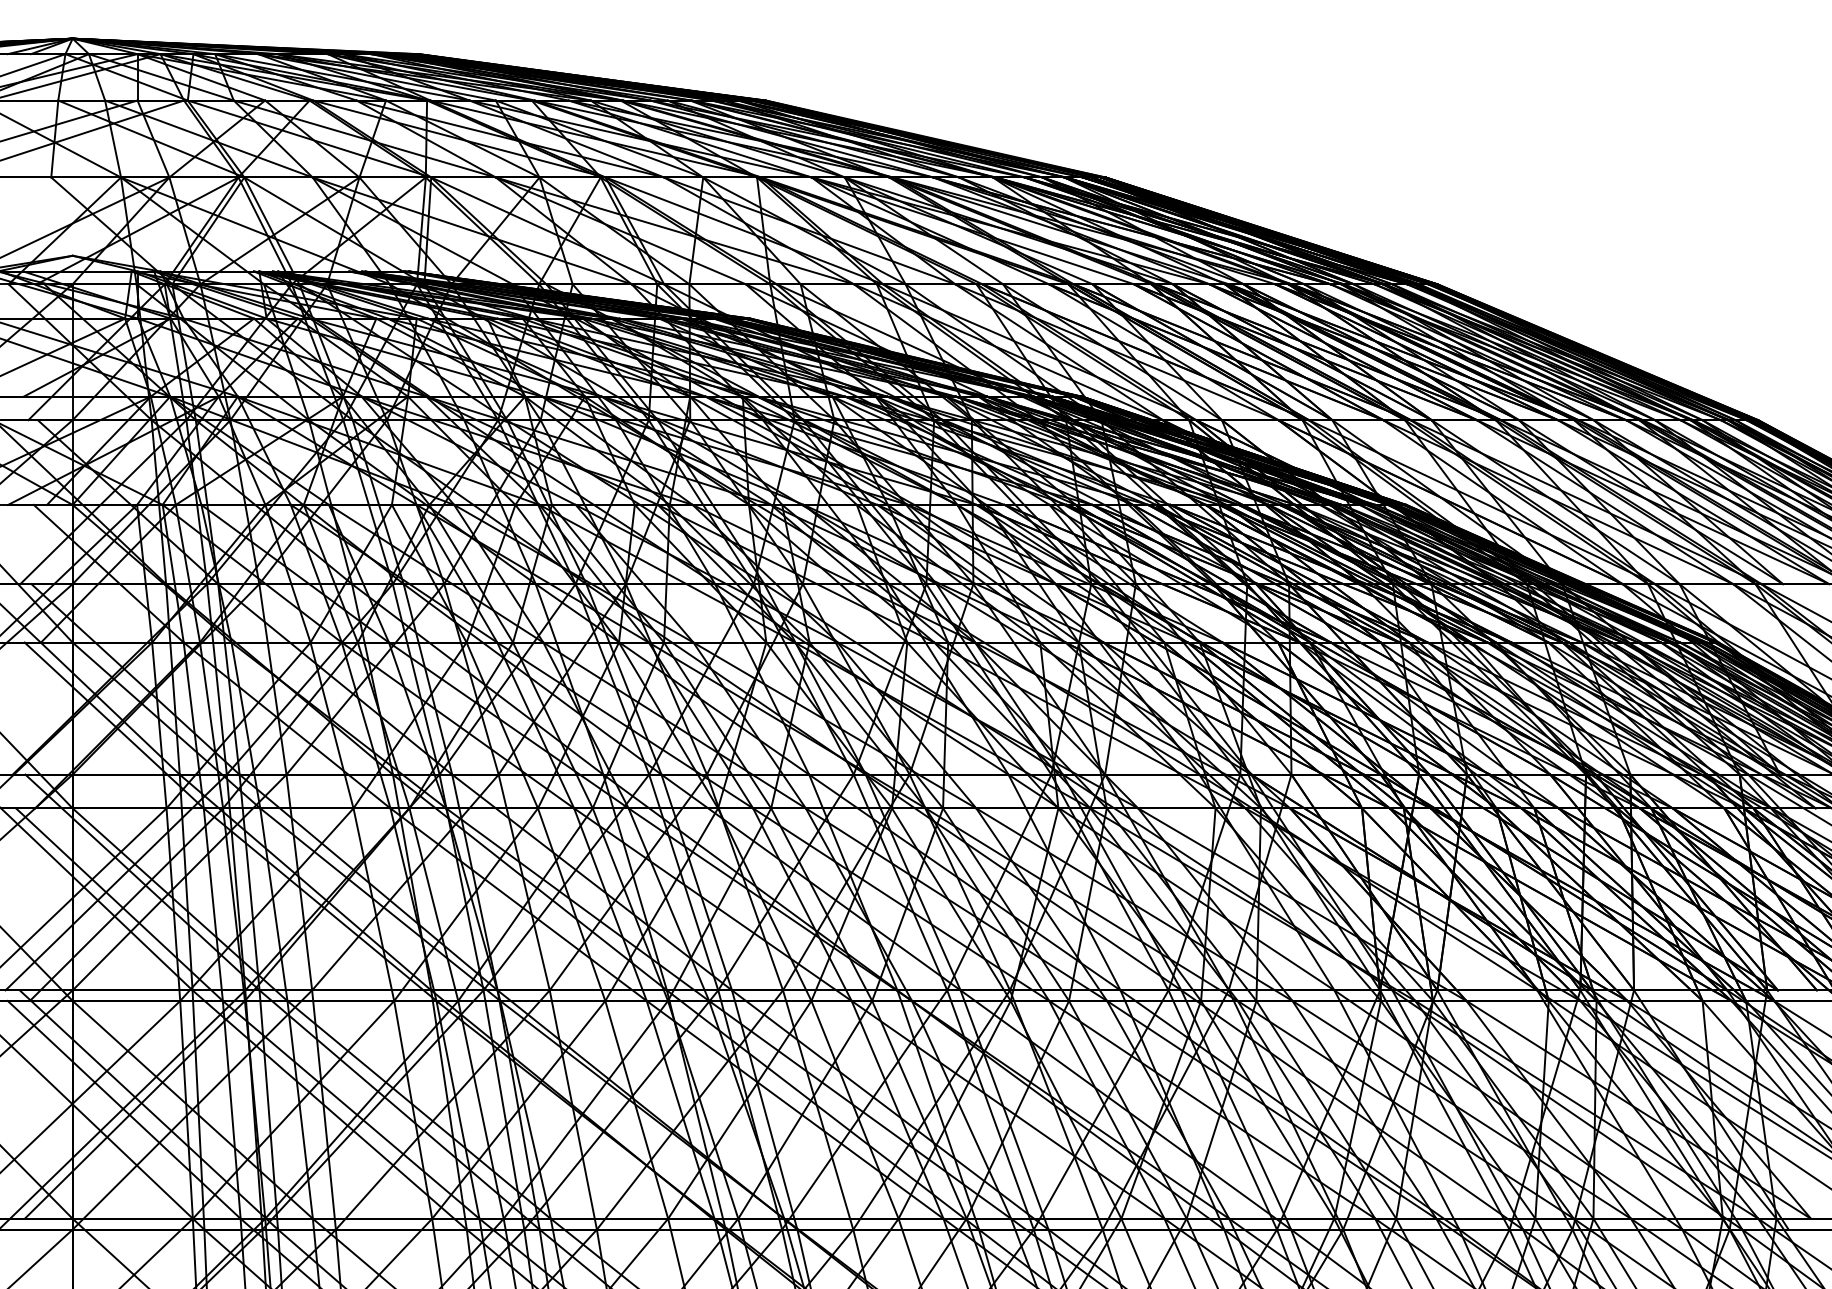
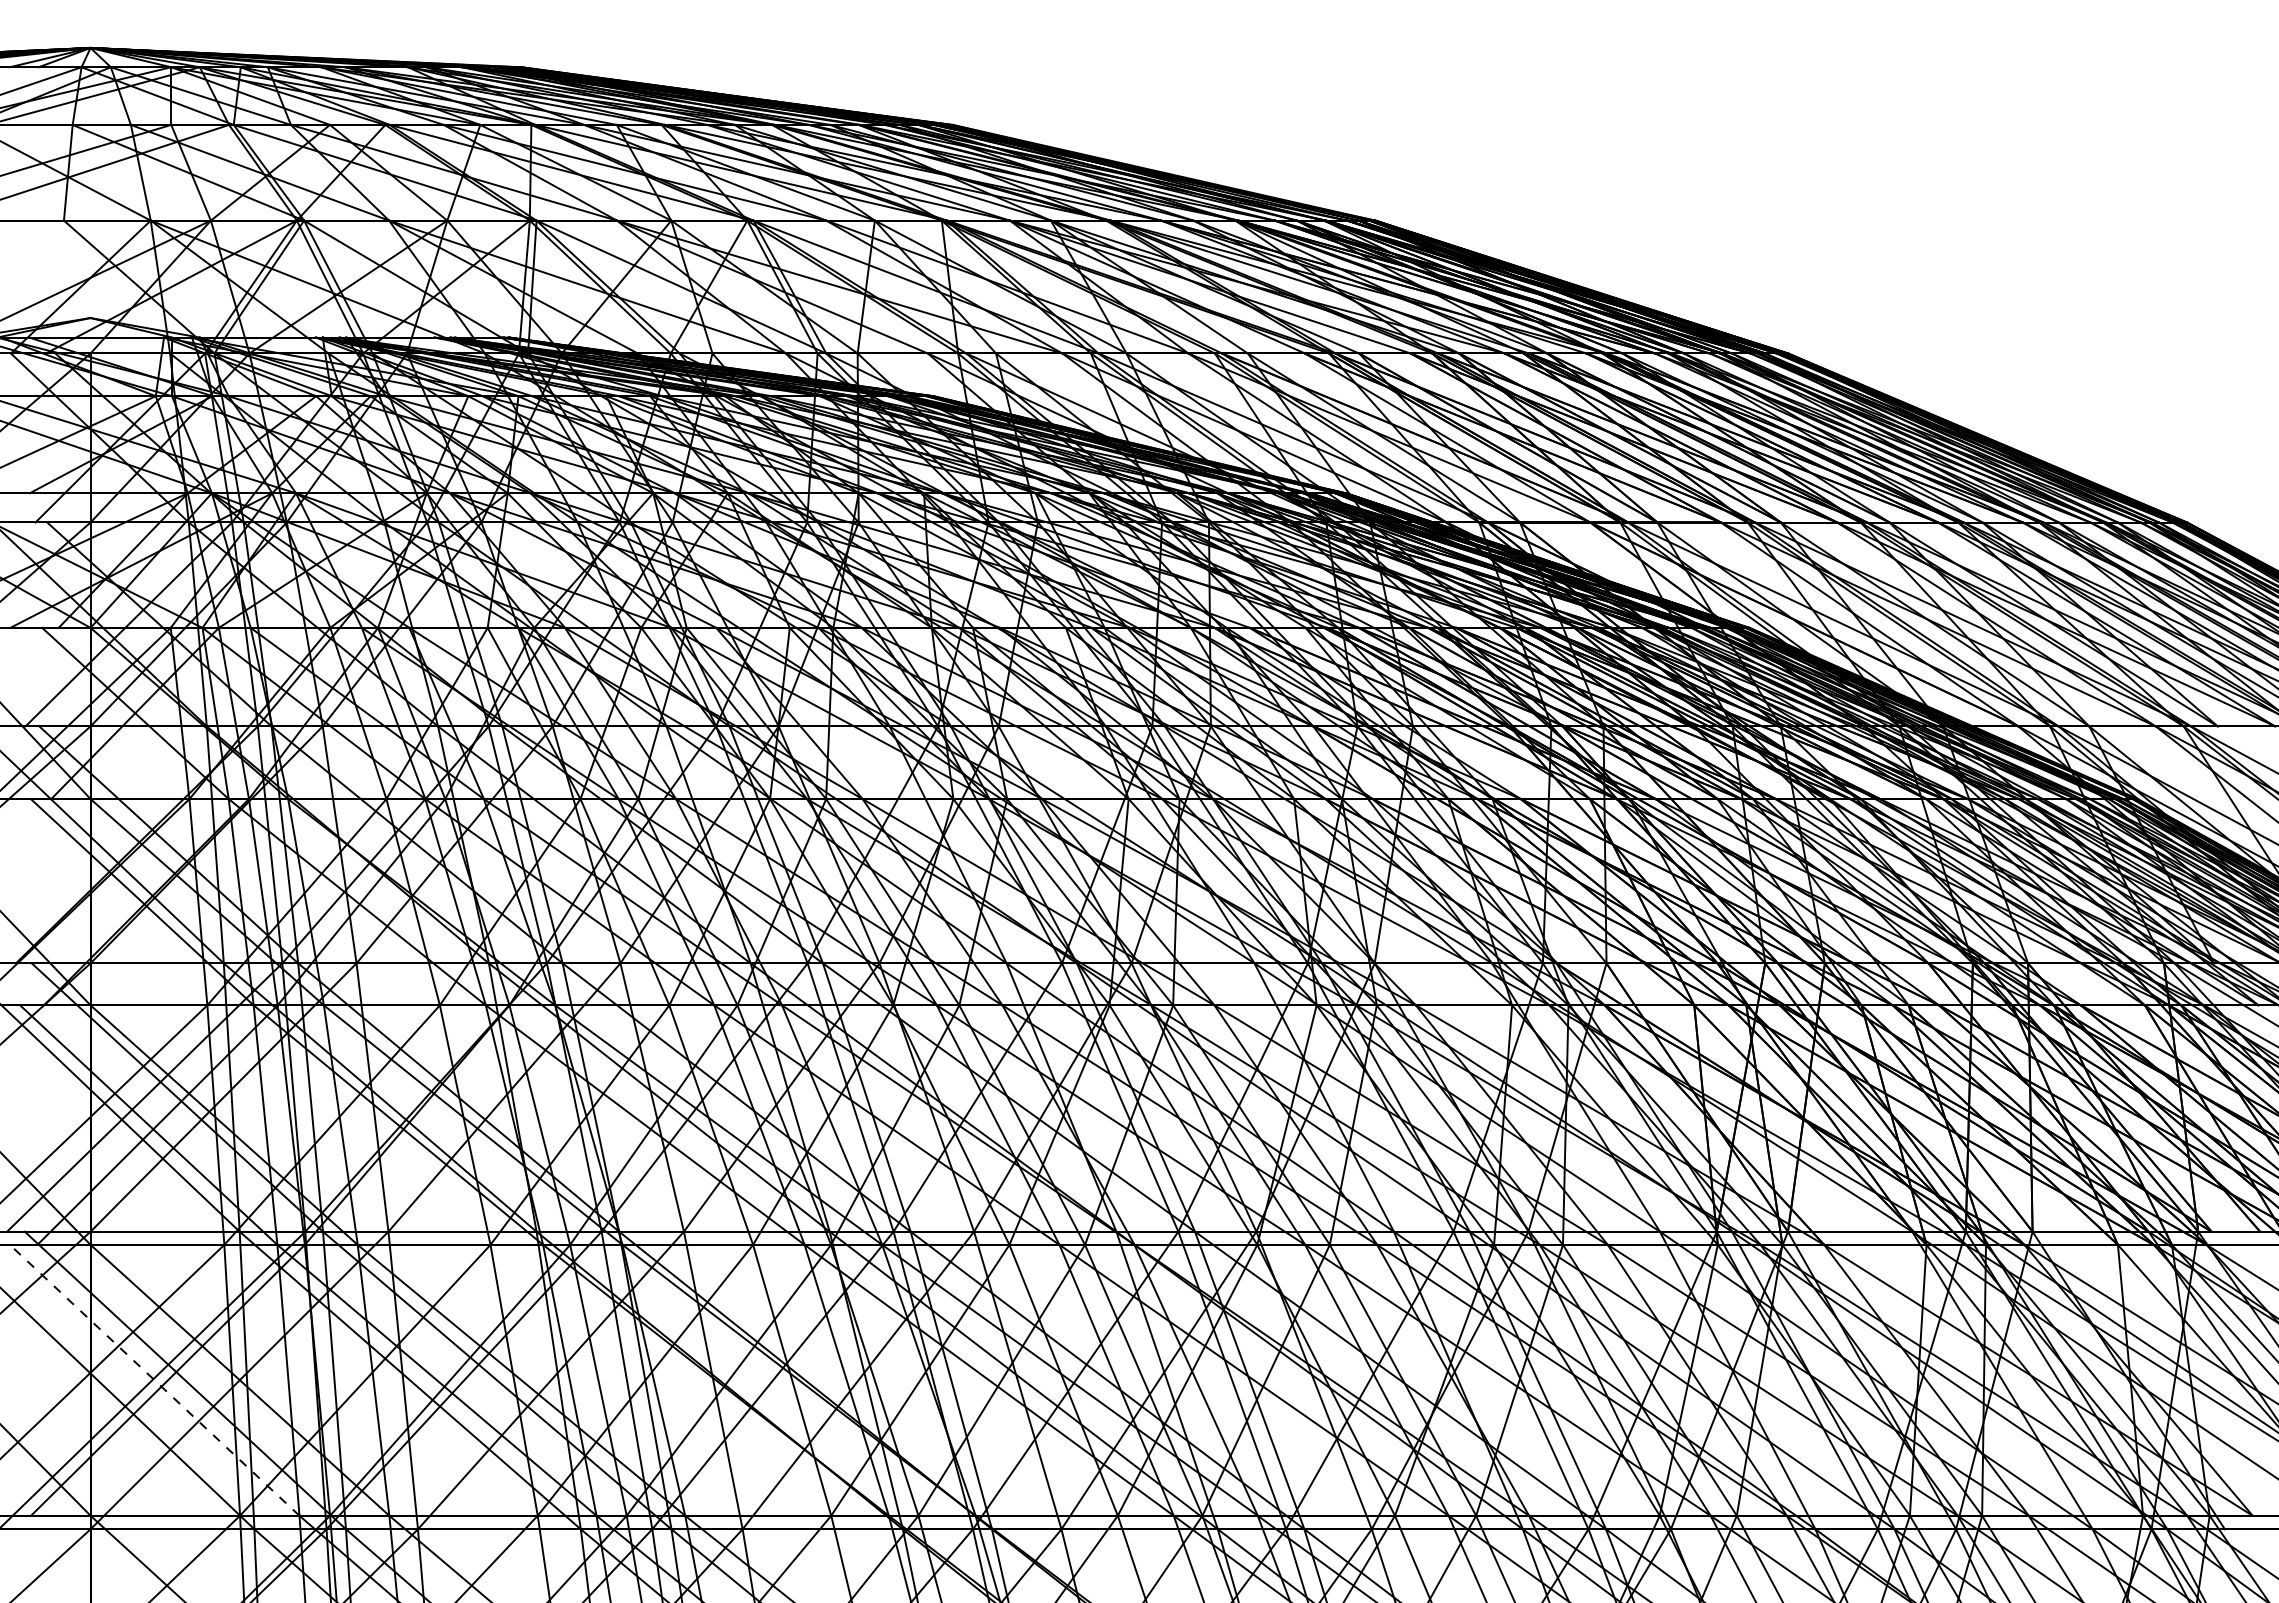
line: (124, 1109) -> (154, 1379), solid -> dashed

